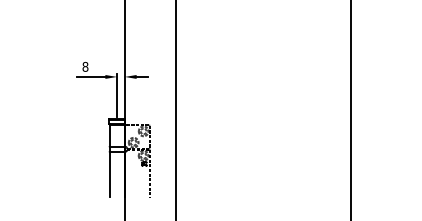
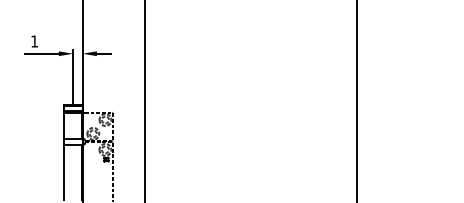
text: (85, 66) -> (34, 41), 8 -> 1

